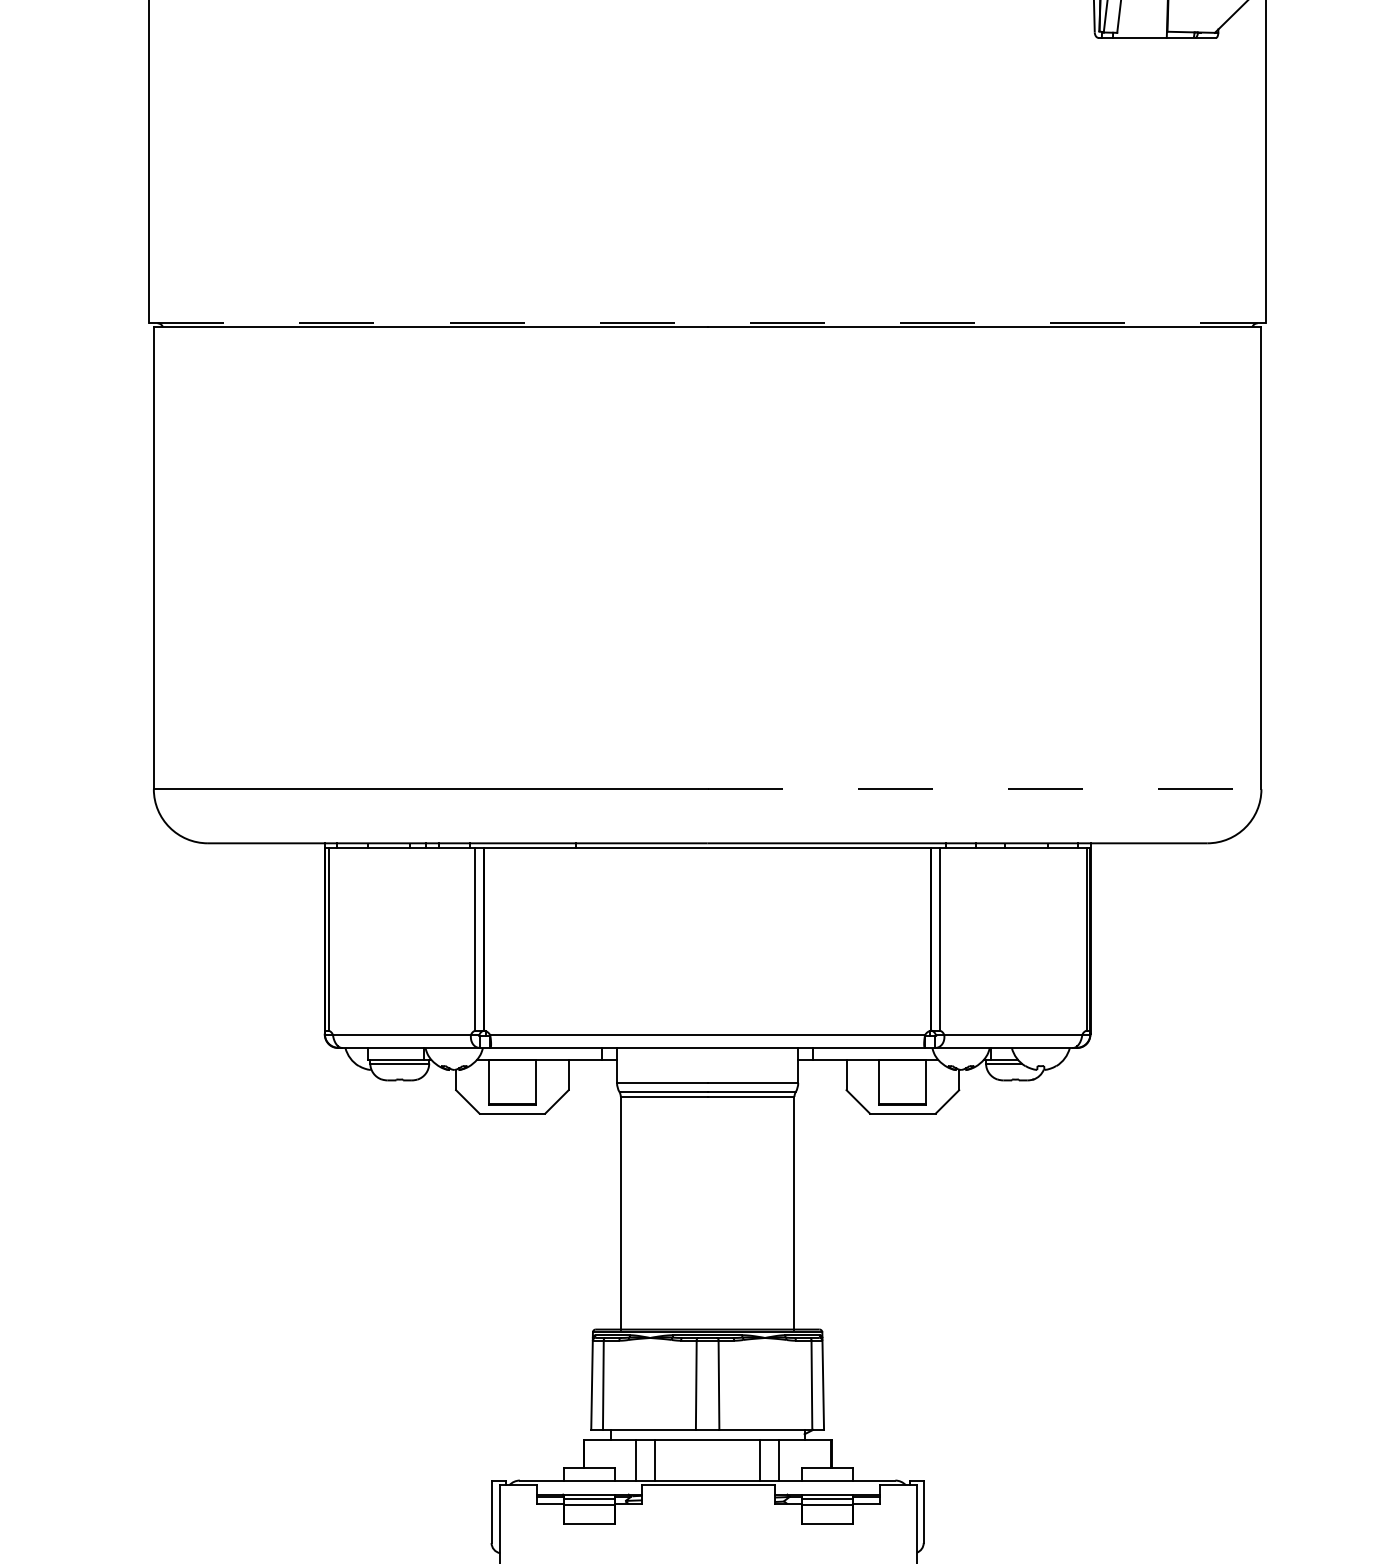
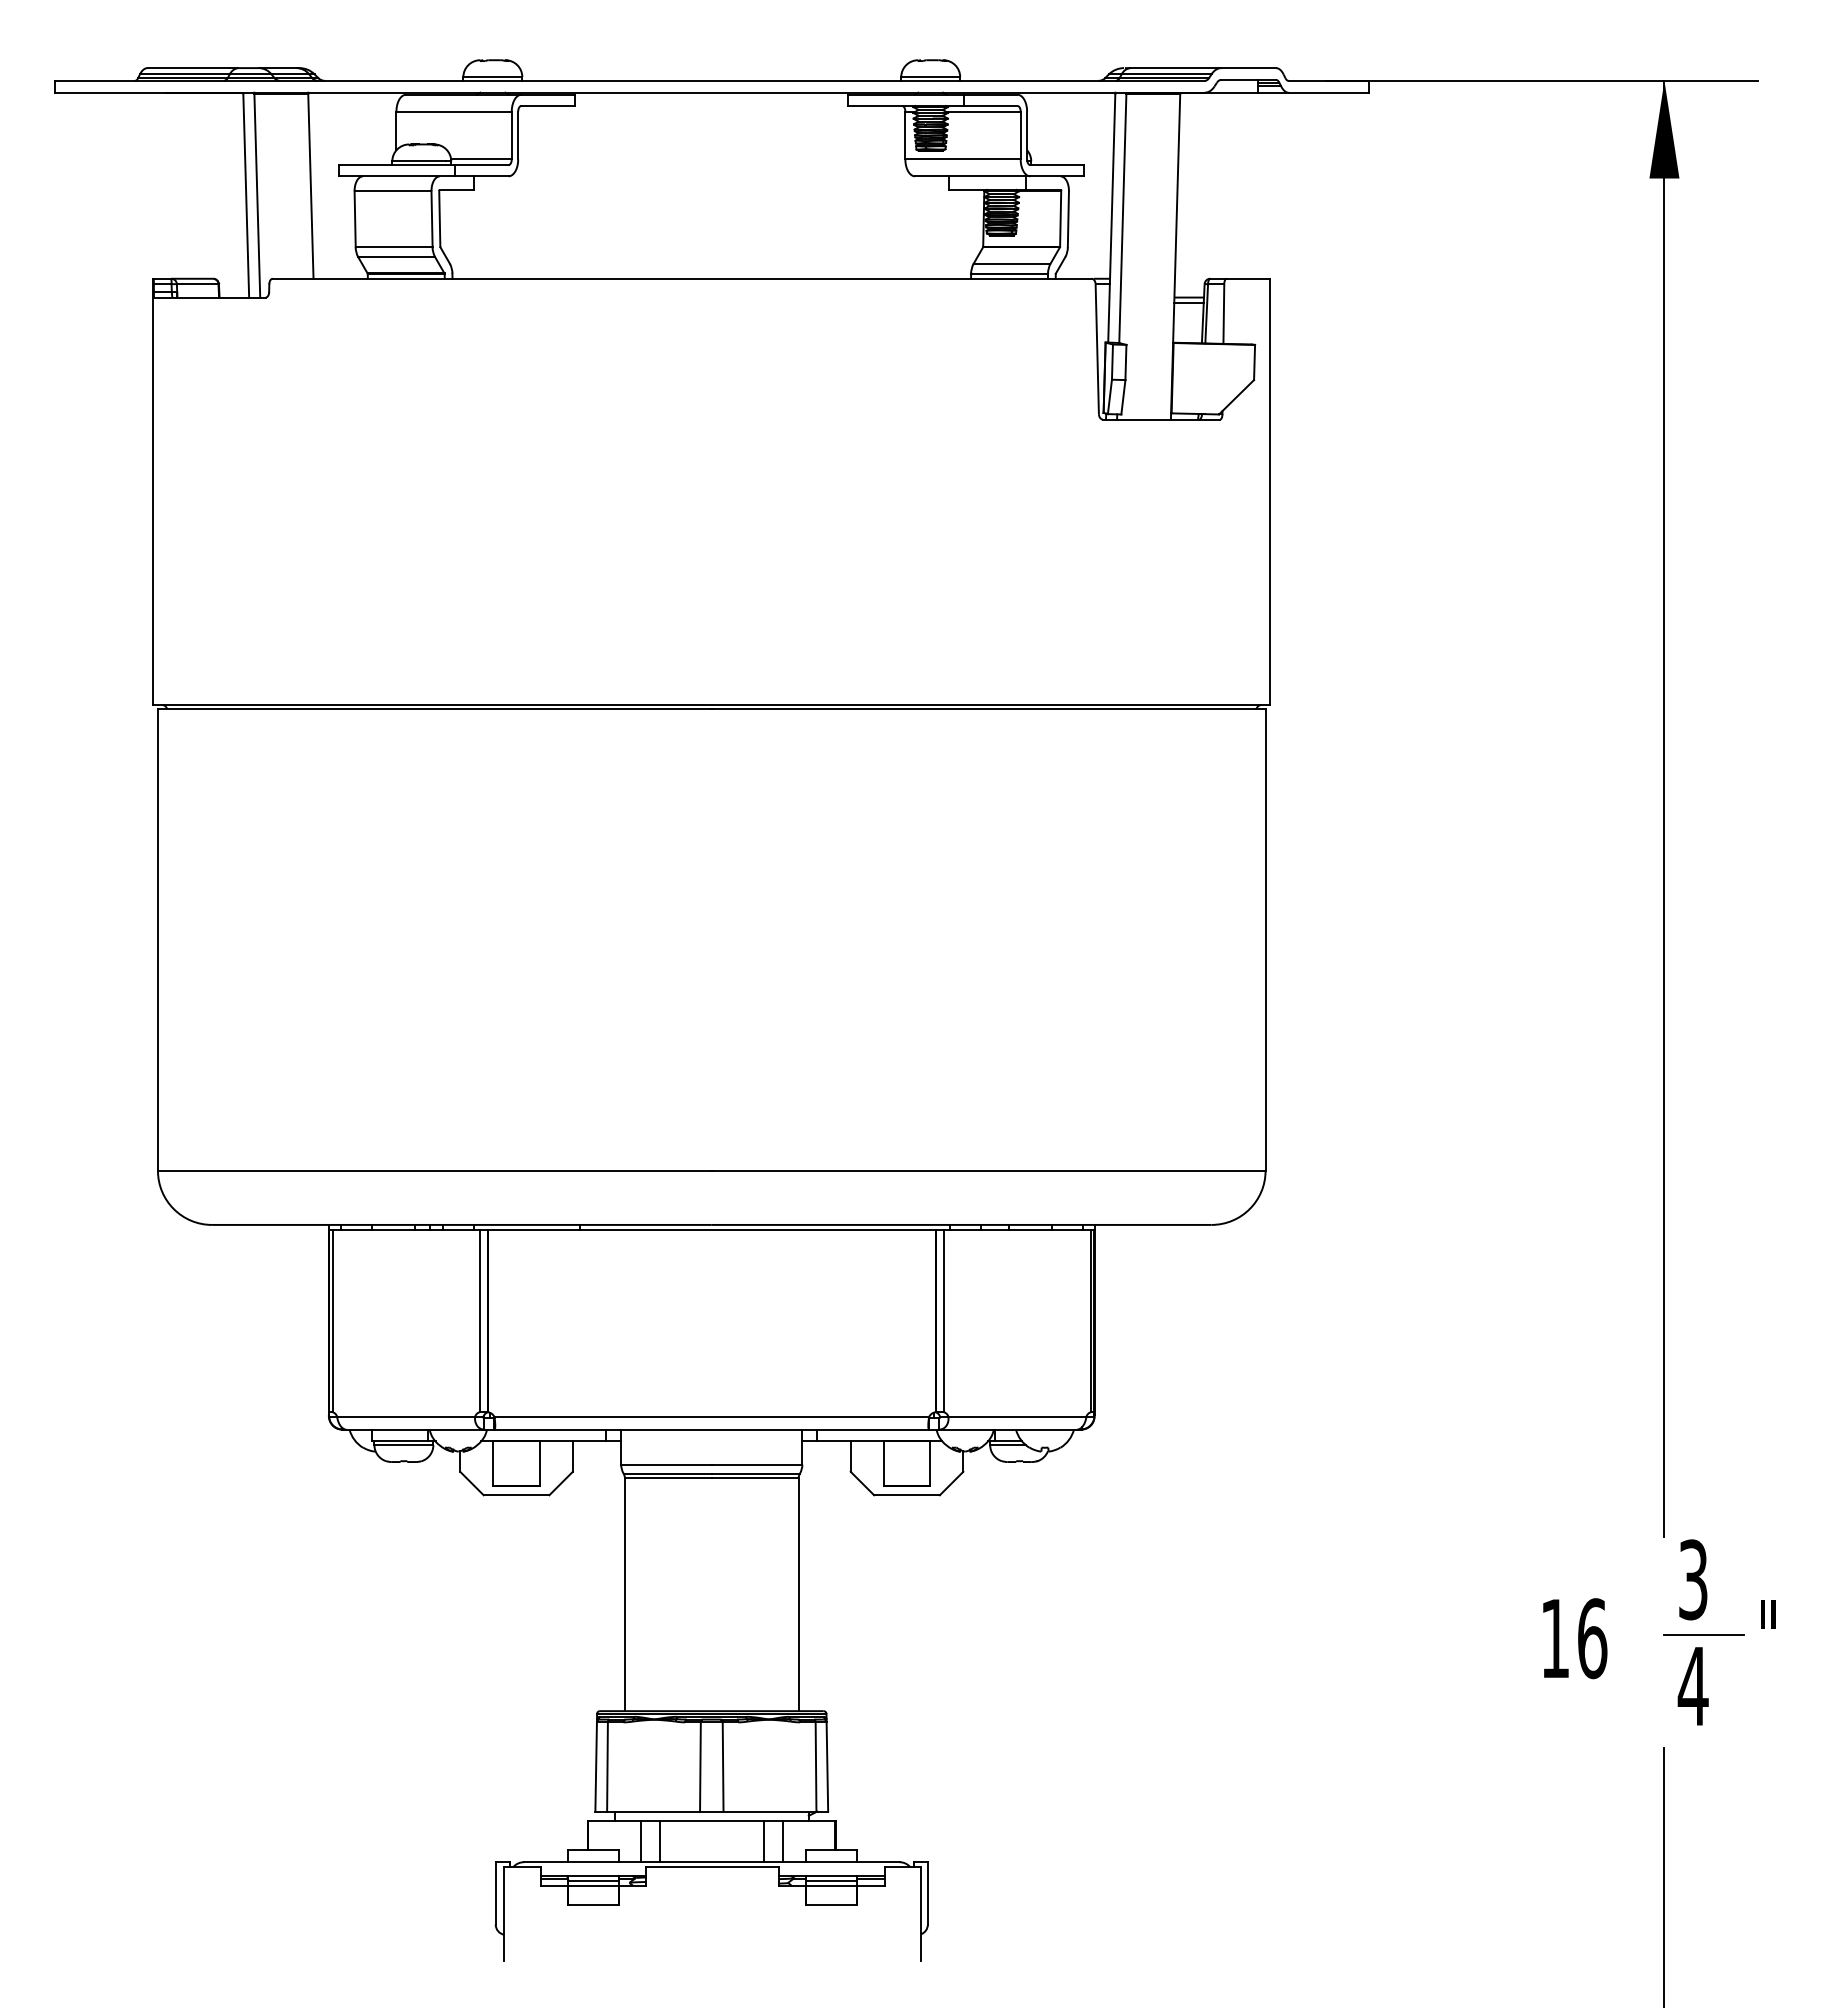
line: (708, 322) -> (712, 704), dashed -> solid
line: (984, 788) -> (988, 1170), dashed -> solid

